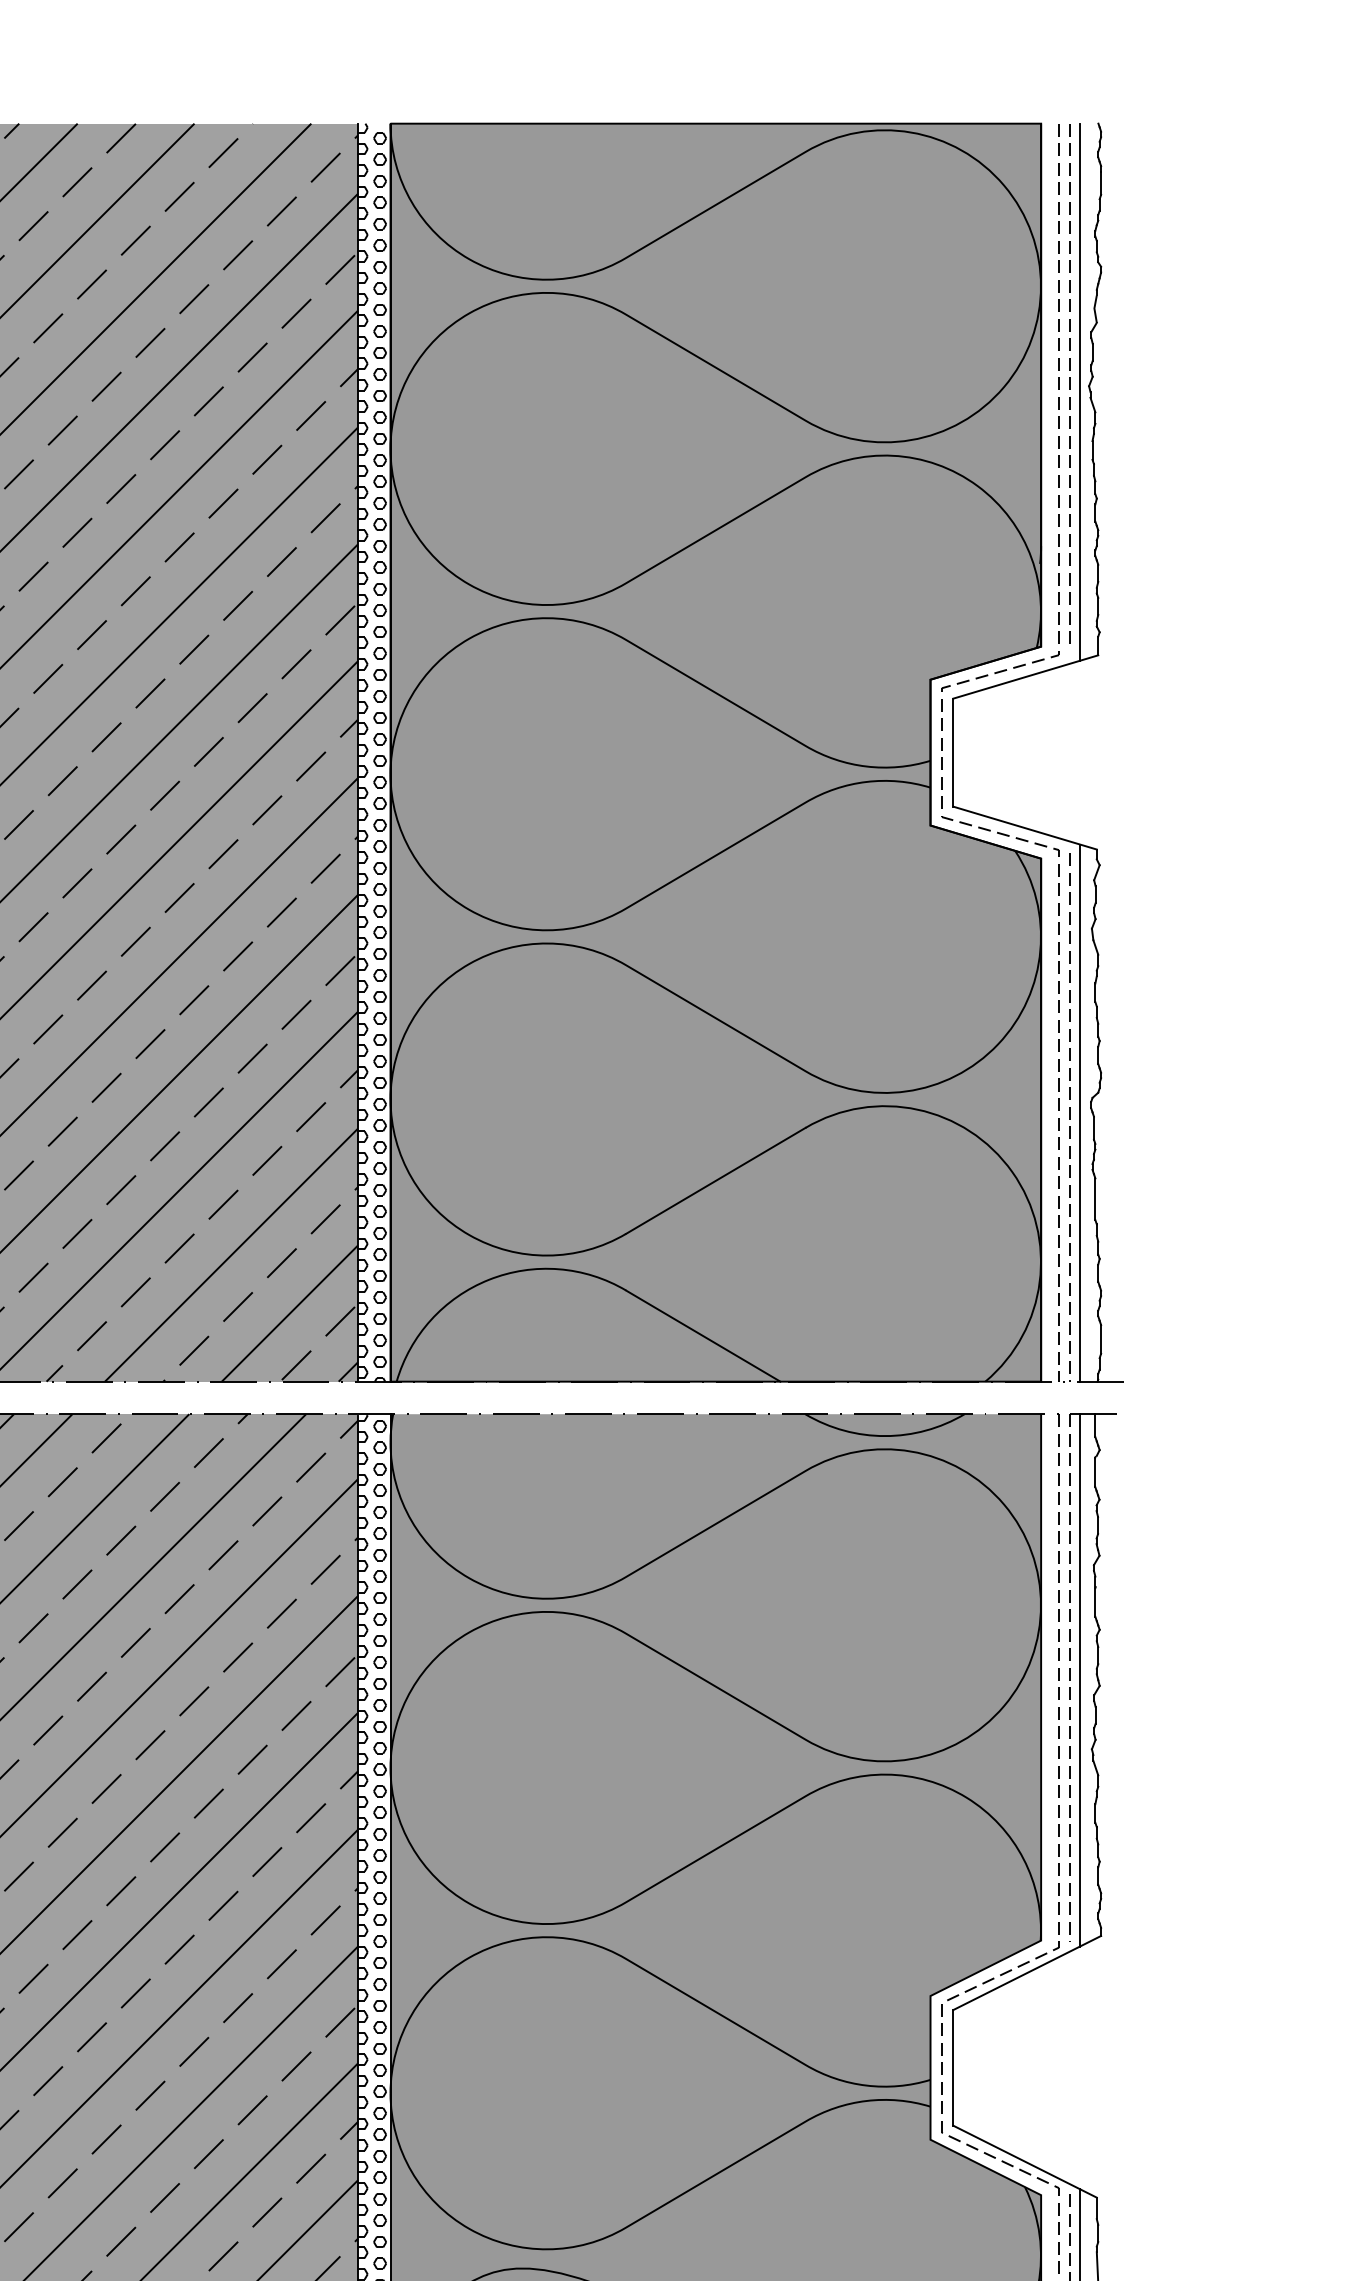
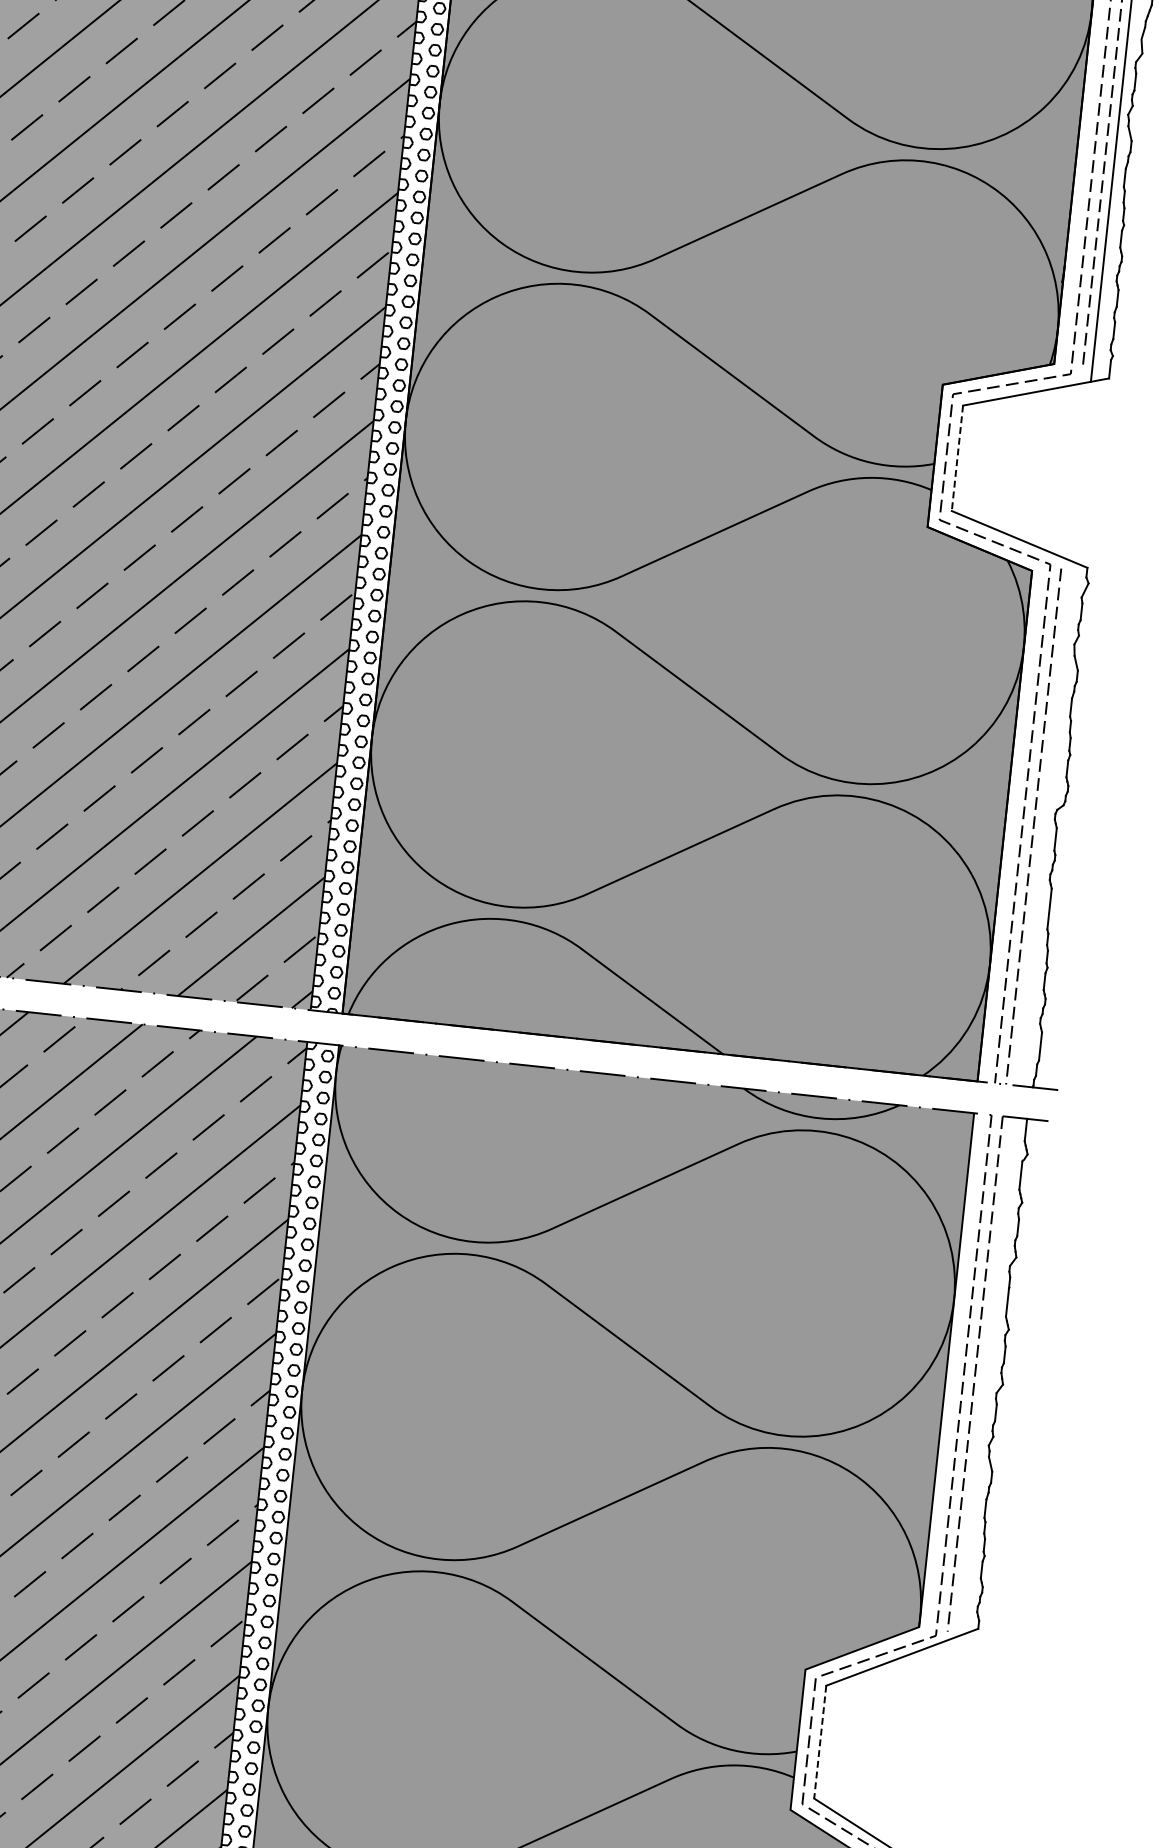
line: (953, 752) -> (957, 458), solid -> dashed
line: (1080, 1112) -> (1044, 822), removed
line: (1080, 1680) -> (984, 1377), removed
line: (953, 2067) -> (820, 1741), solid -> dashed

